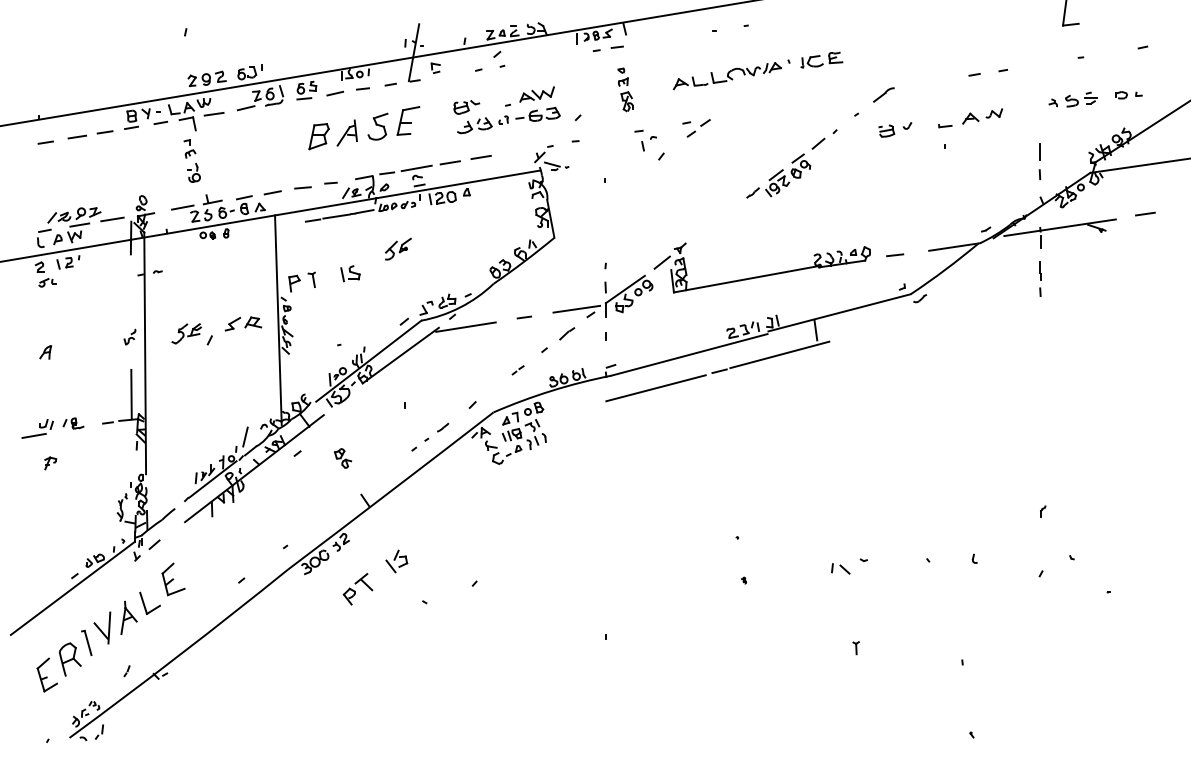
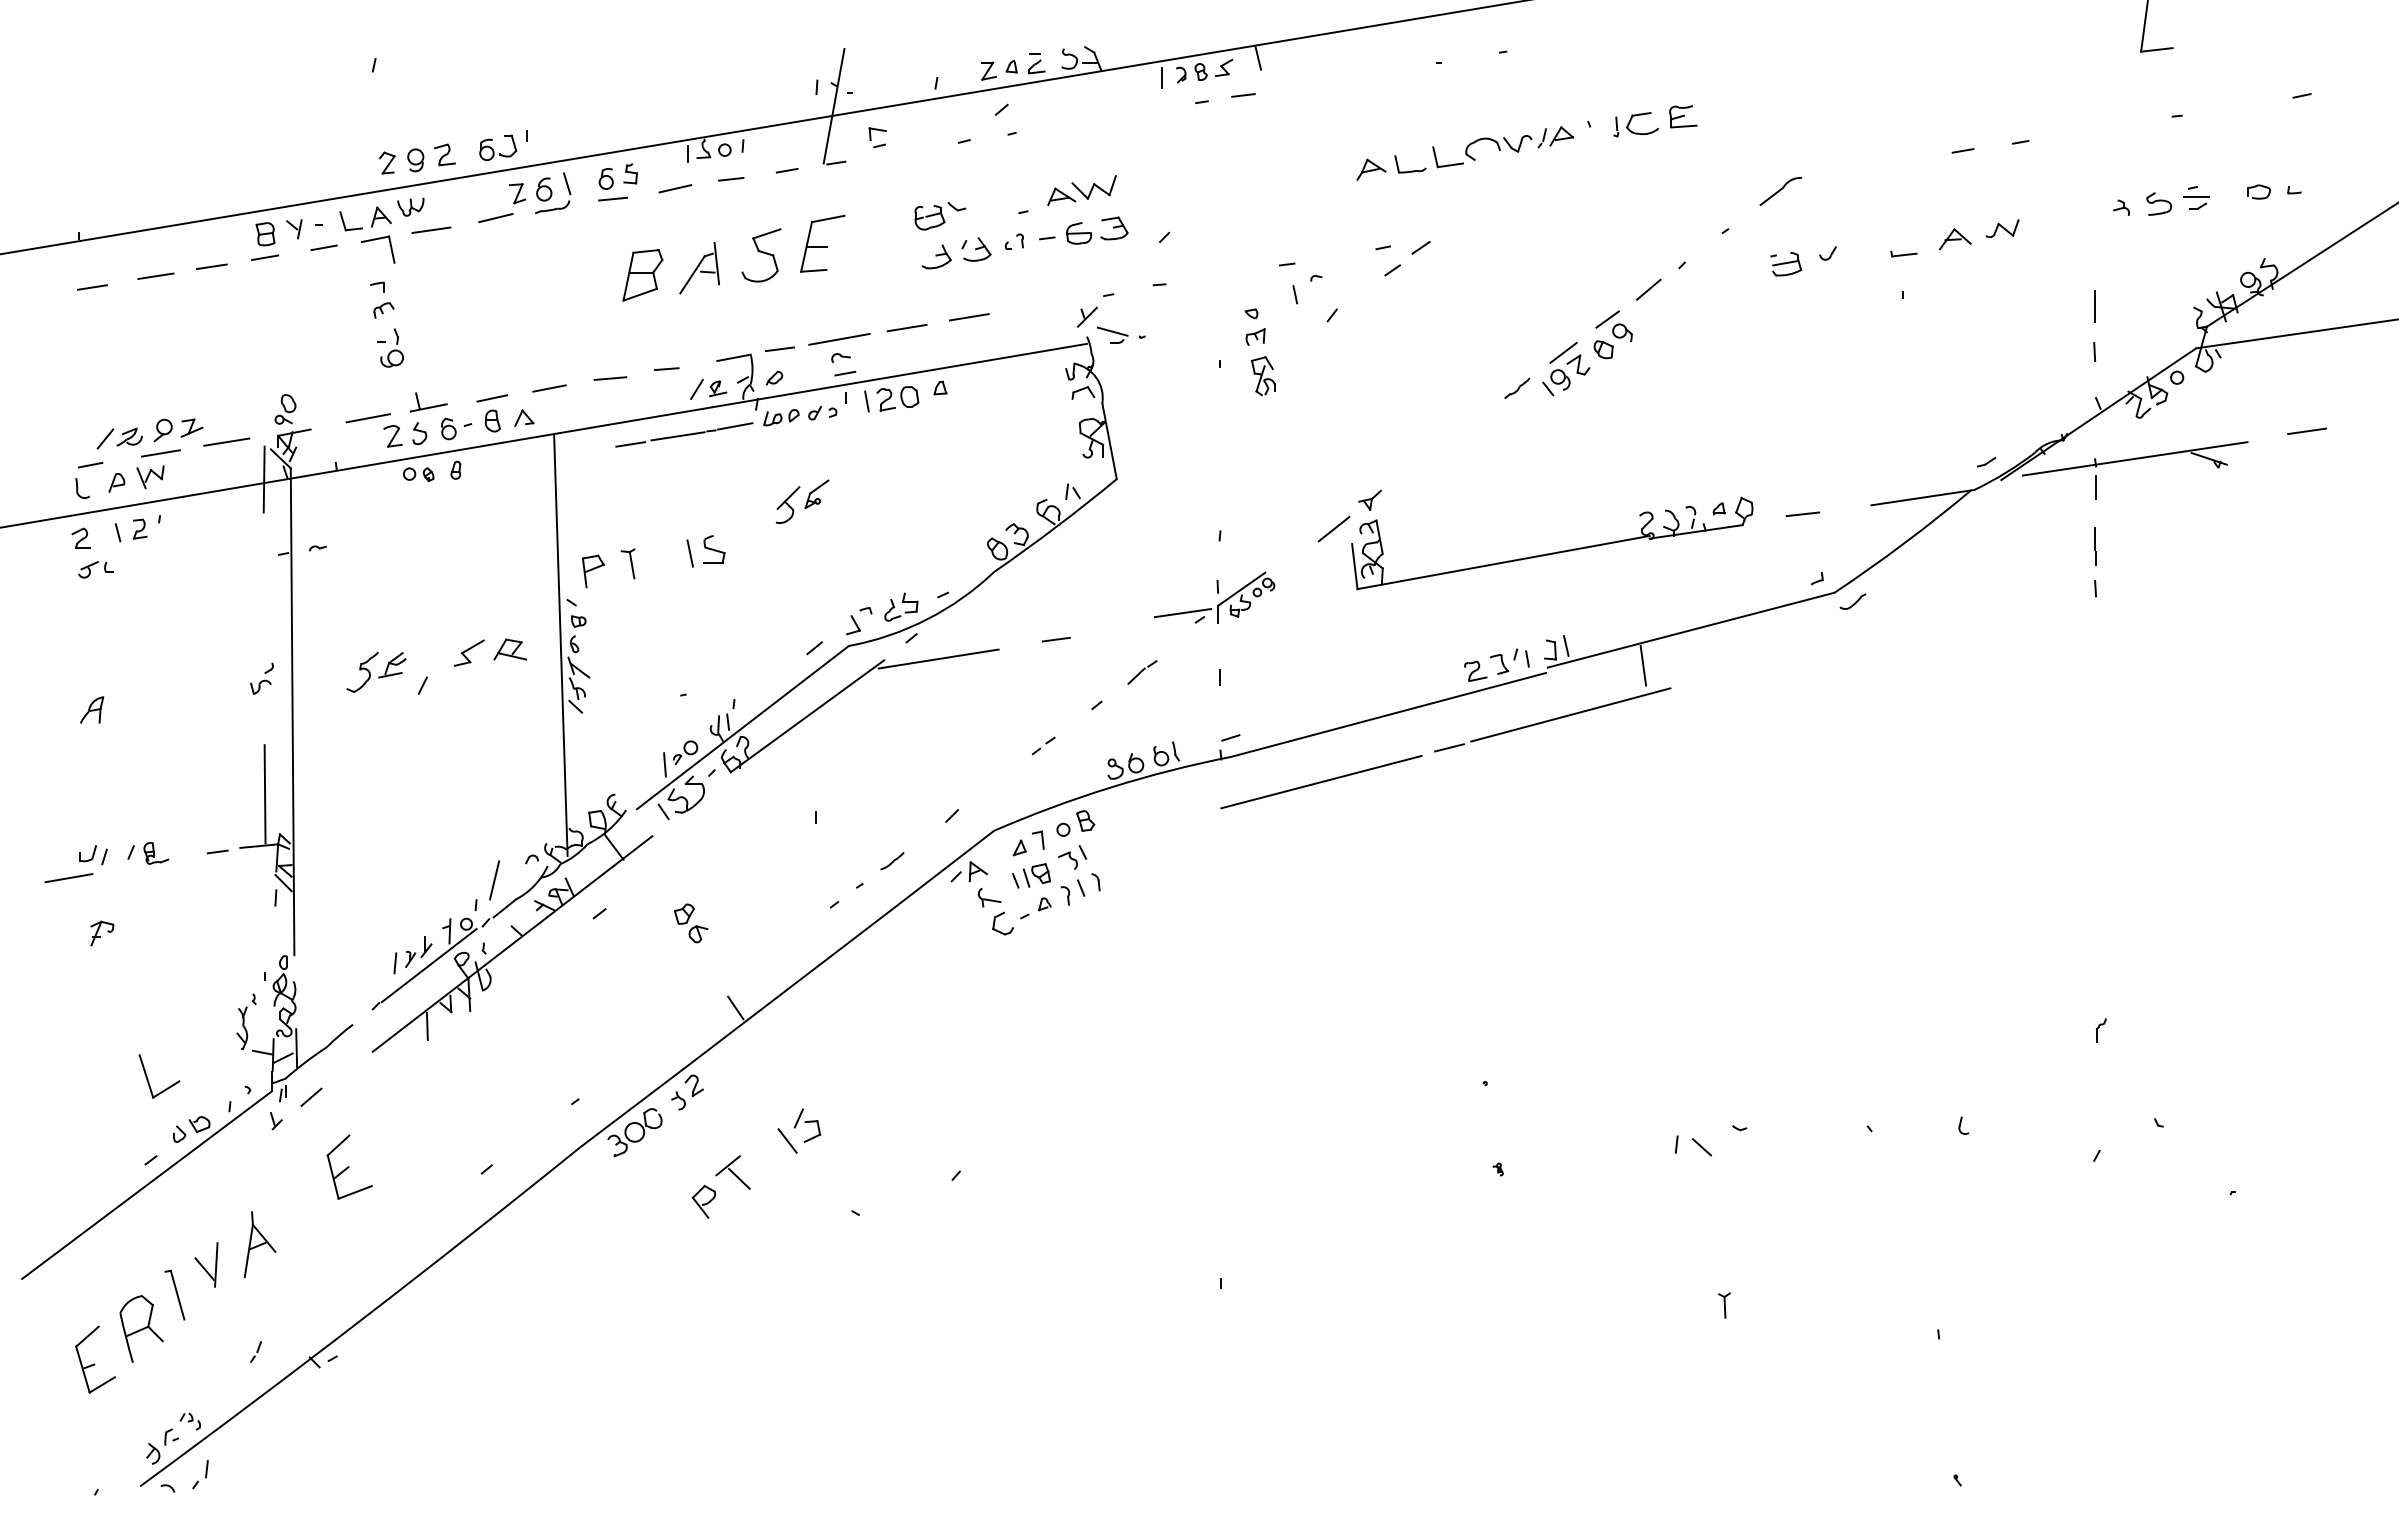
part: (625, 89) -> (1259, 351), moved
part: (602, 296) -> (1213, 597), size x0.6
part: (149, 602) -> (158, 1074), moved
part: (102, 627) -> (206, 1263), size x0.7

